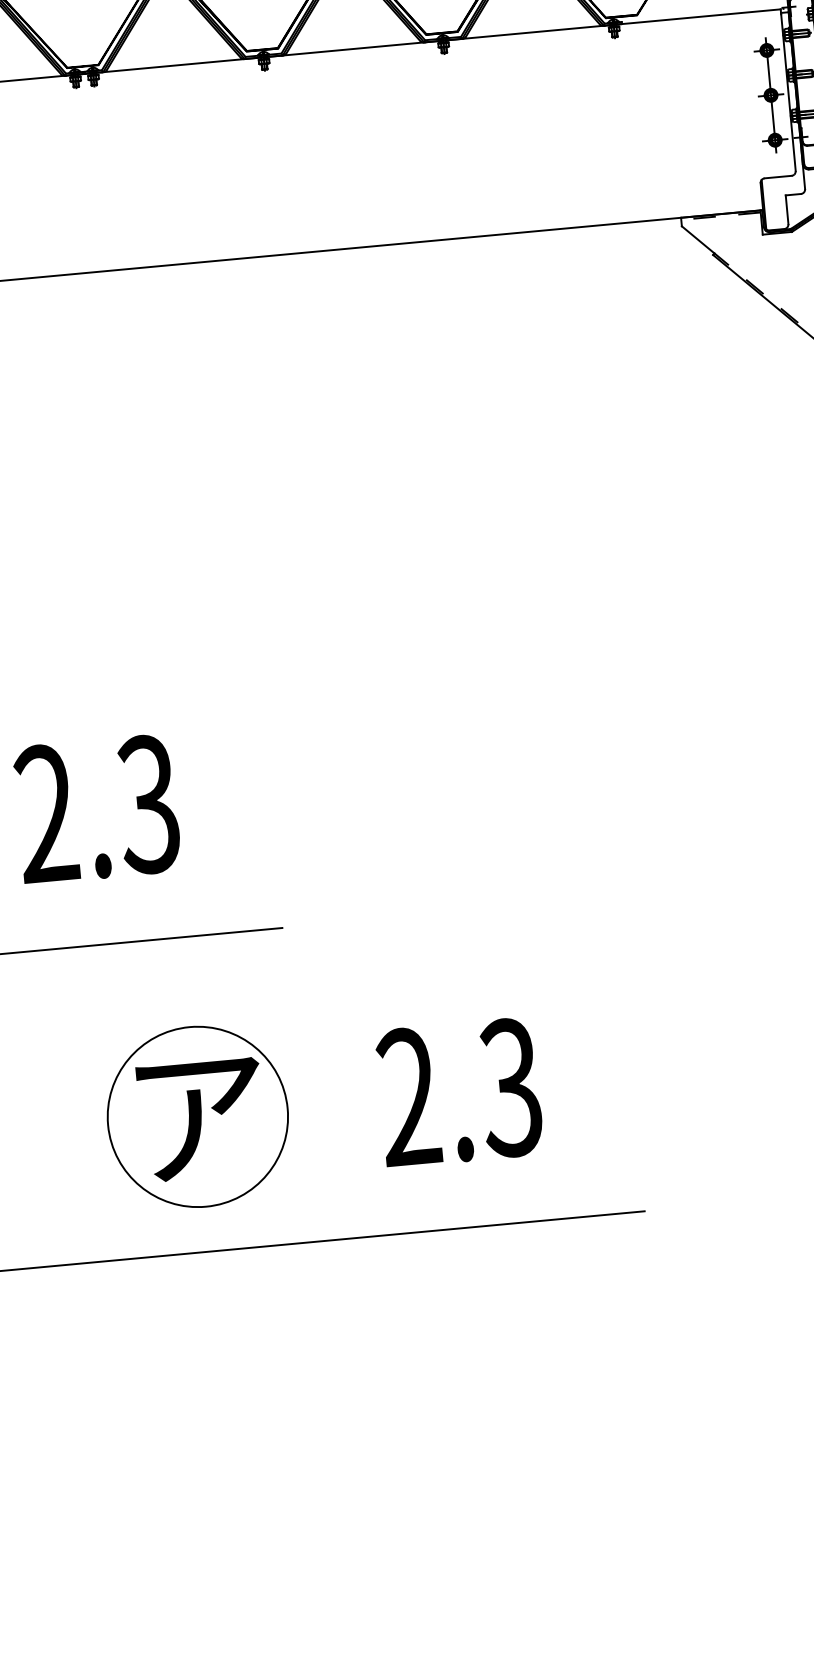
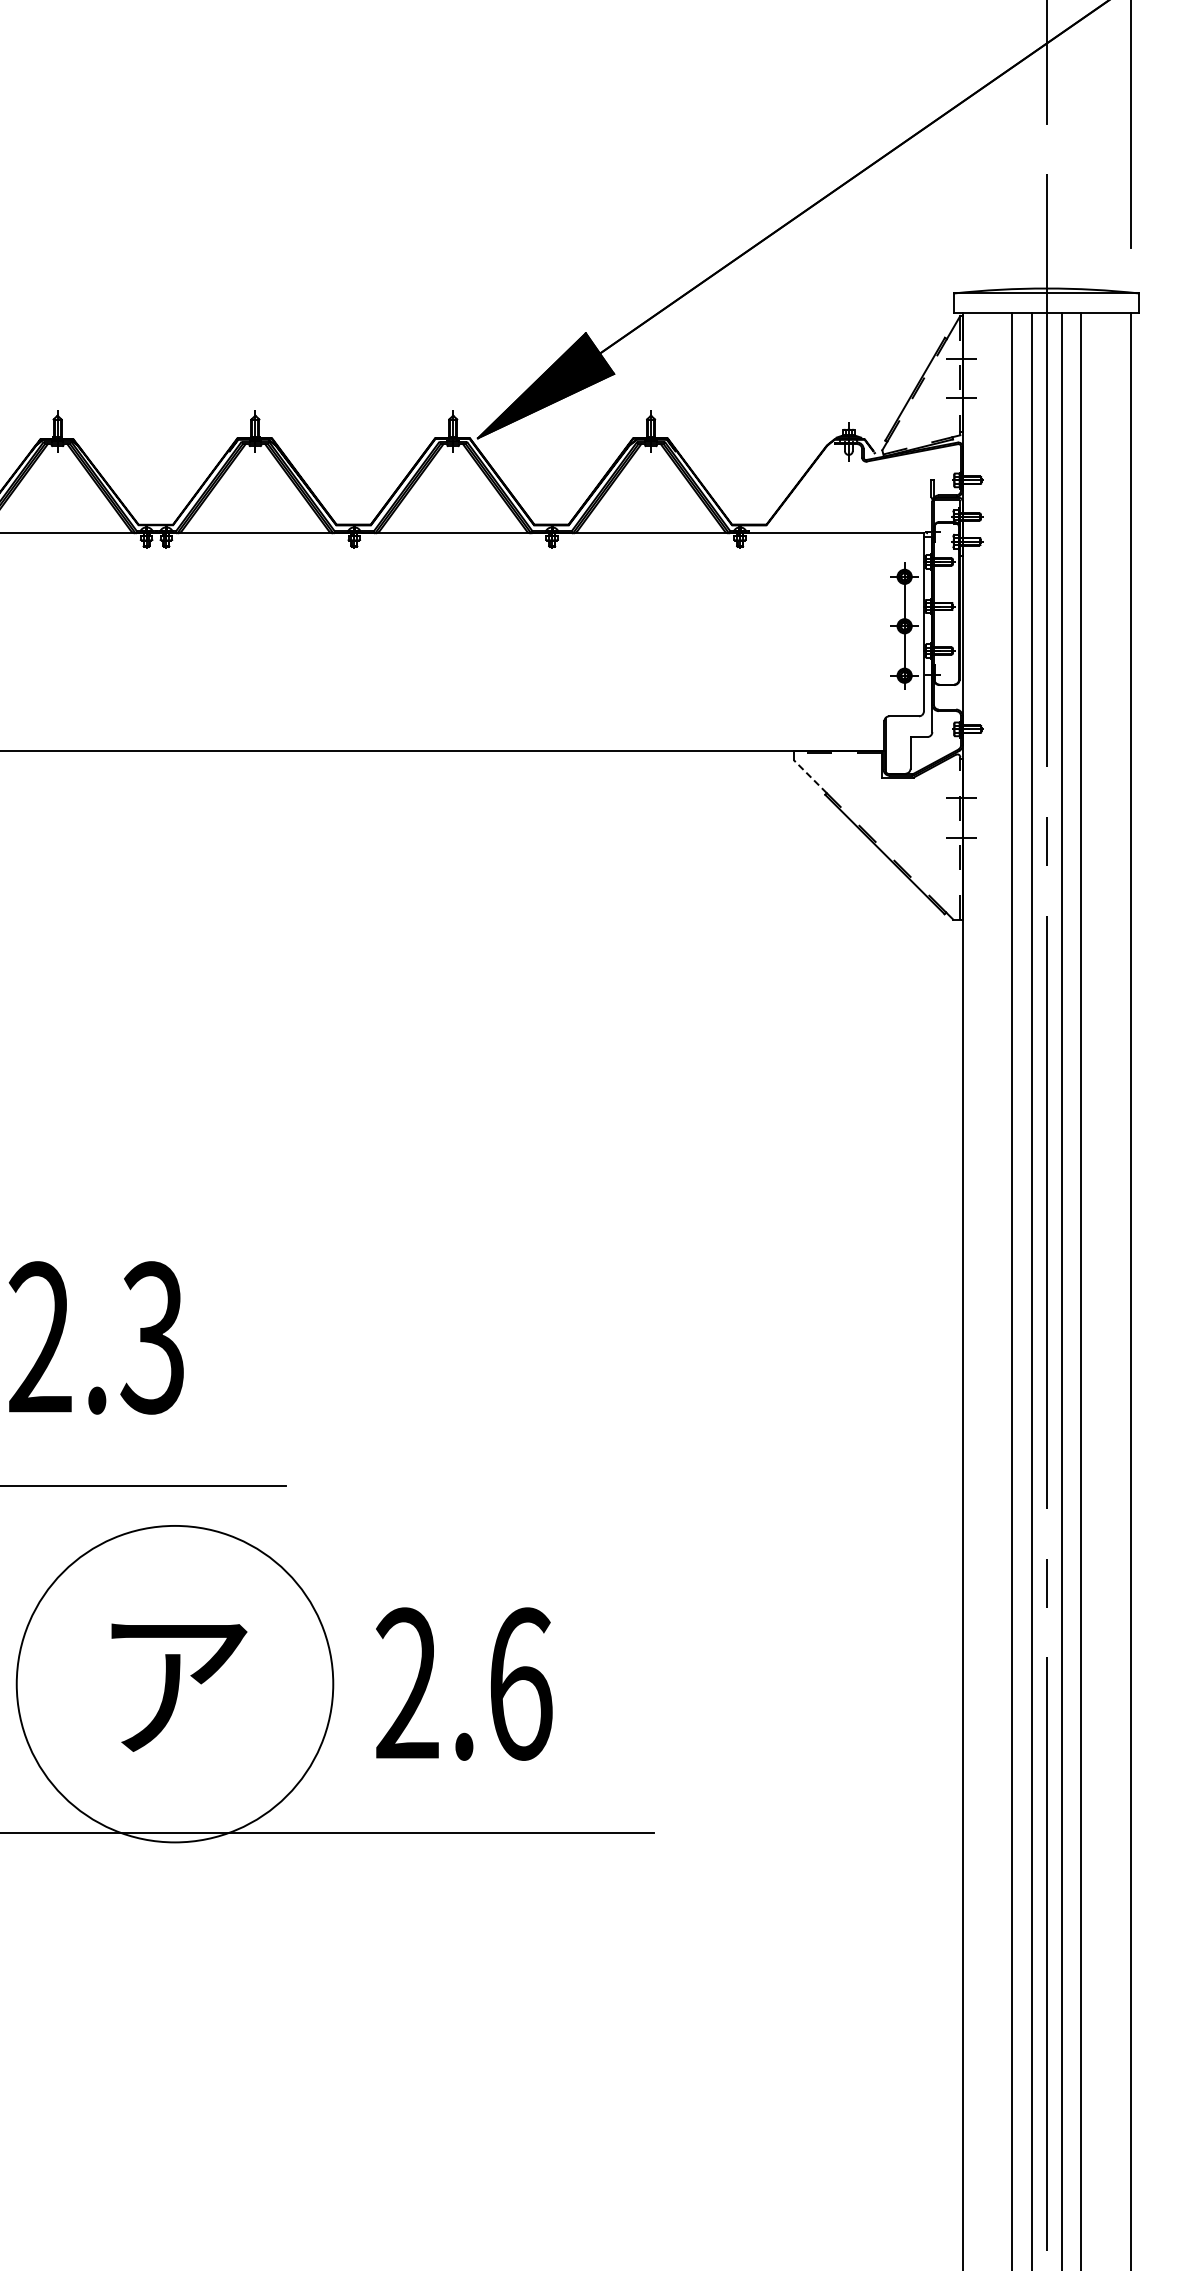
line: (698, 239) -> (810, 776), solid -> dashed
text: (510, 1087) -> (519, 1683), 2.3 -> 2.6
circle: (197, 1117) -> (174, 1684), size x1.6

